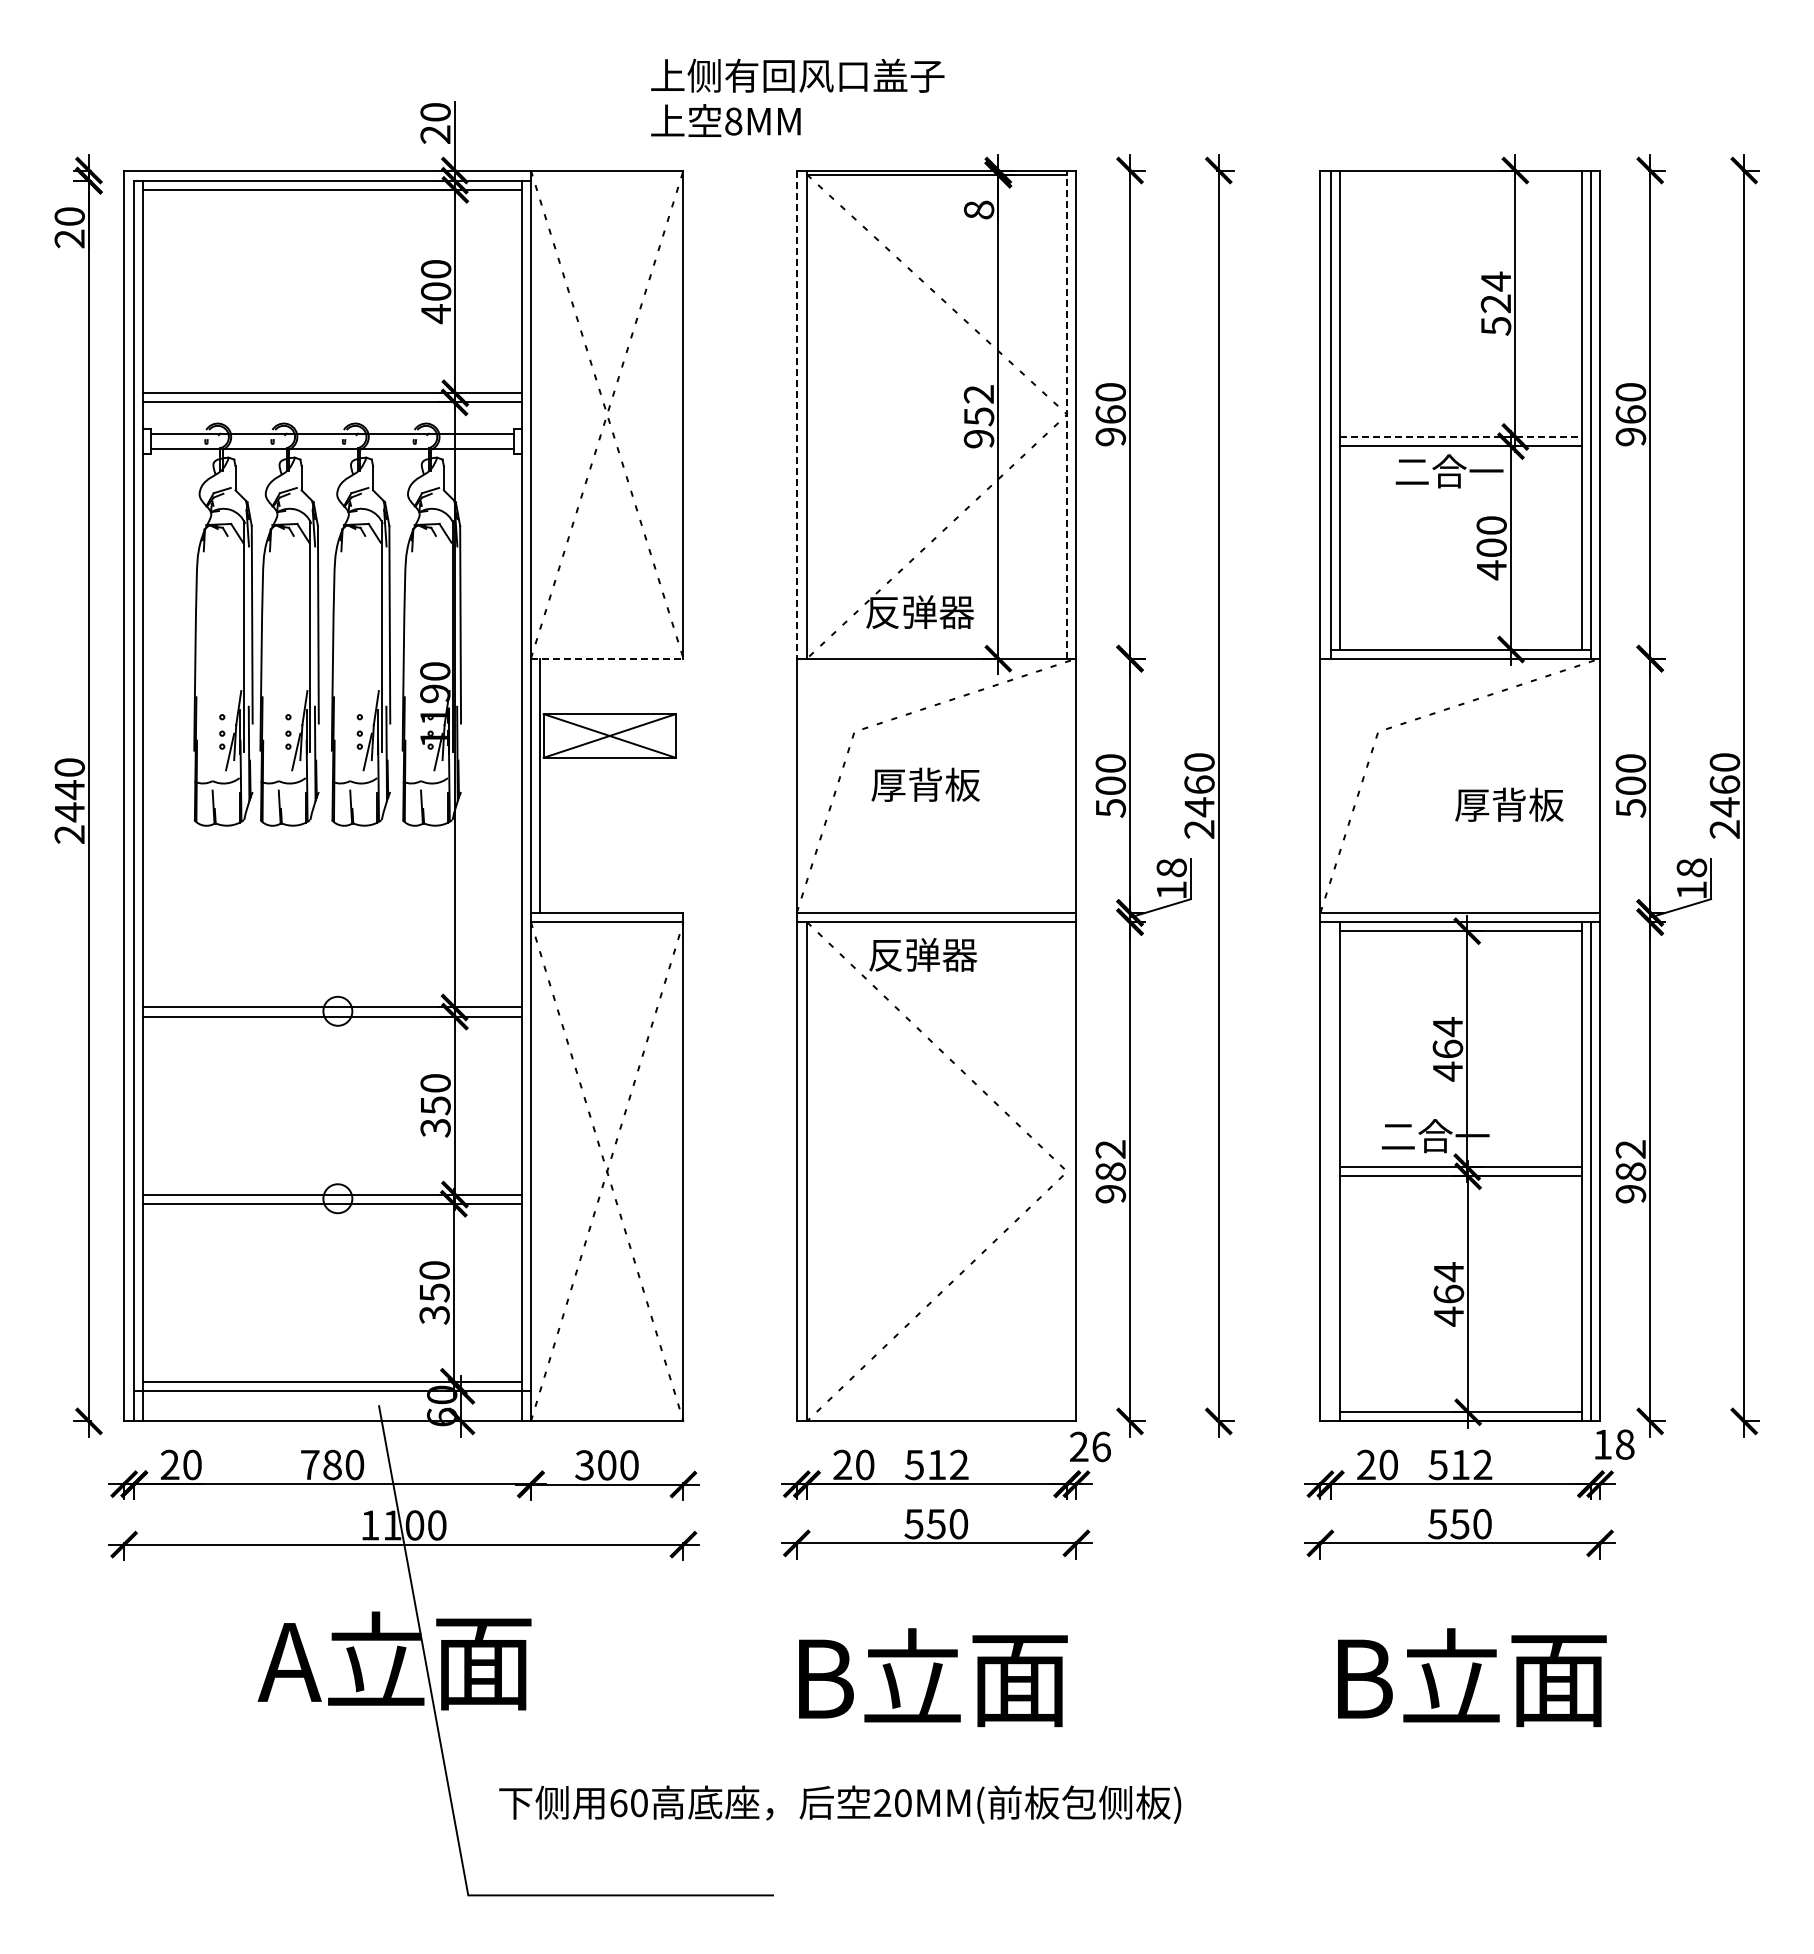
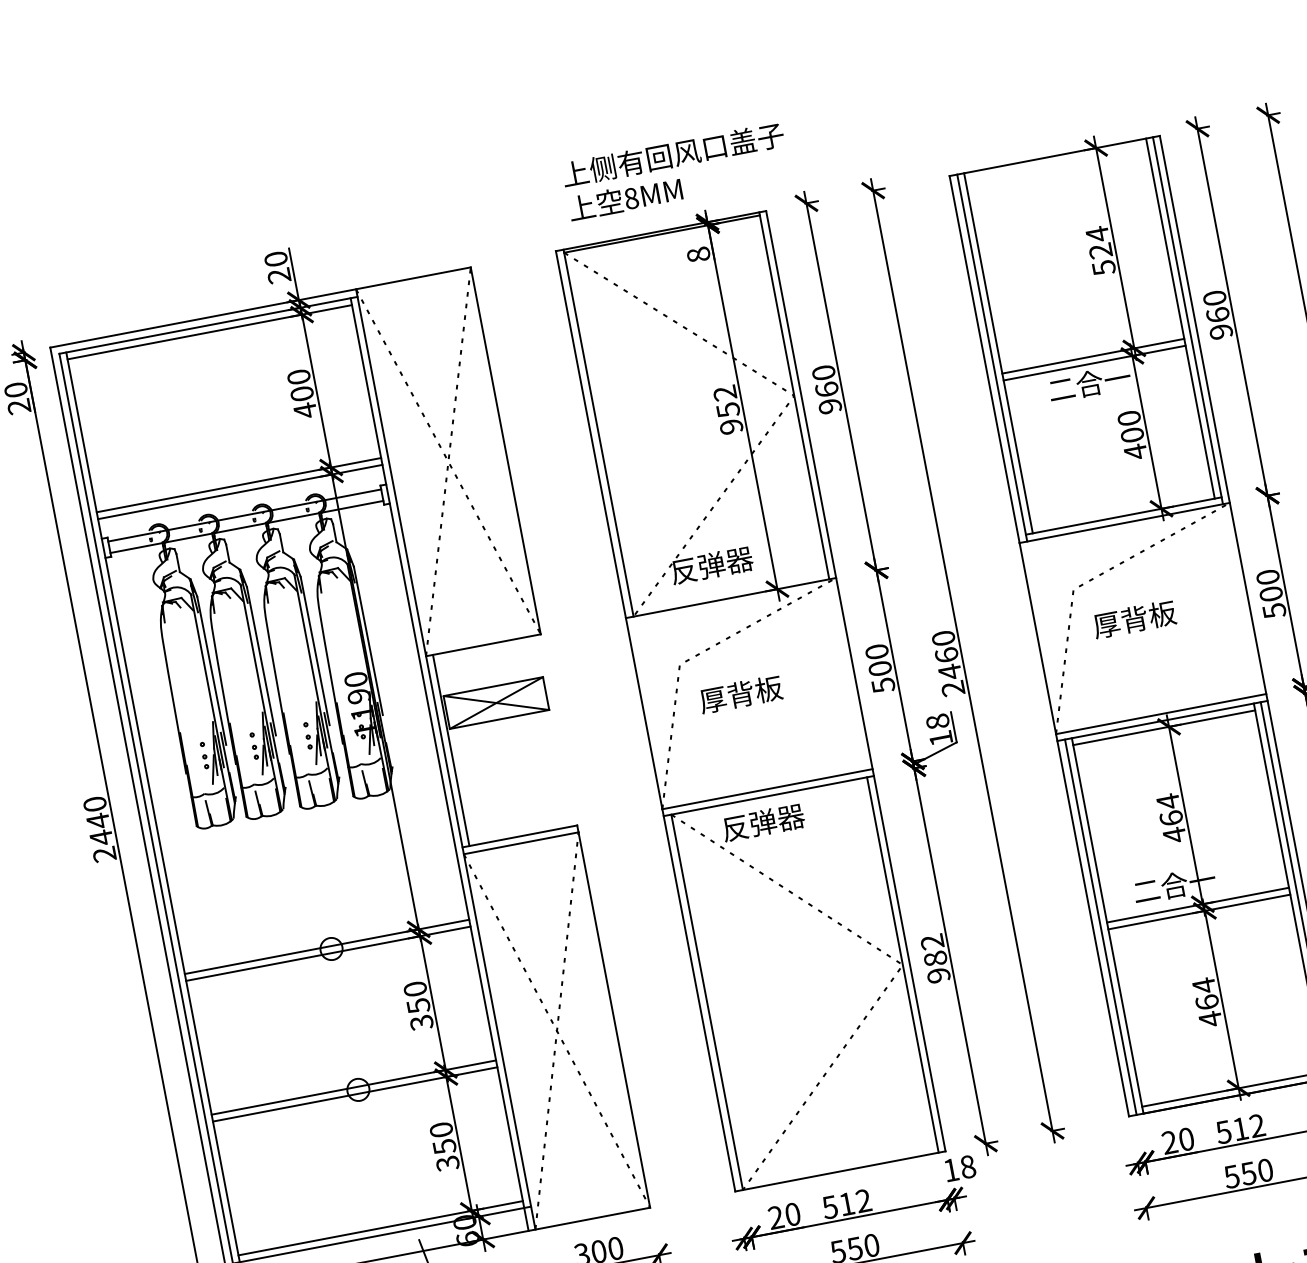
text: (797, 97) -> (676, 171), moved
line: (1067, 414) -> (794, 395), dashed -> solid
line: (796, 415) -> (590, 435), dashed -> solid
line: (1461, 436) -> (1093, 355), dashed -> solid
line: (607, 658) -> (483, 645), dashed -> solid
text: (1509, 804) -> (1134, 619), moved
line: (1067, 1171) -> (902, 964), added
line: (1330, 1171) -> (1100, 927), added
text: (1090, 1446) -> (959, 1168), 26 -> 18

